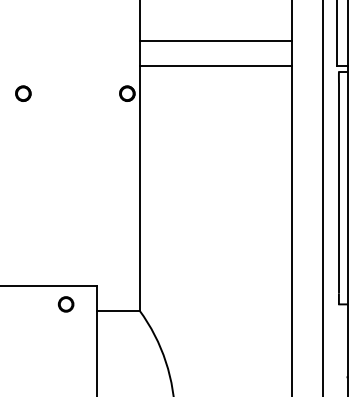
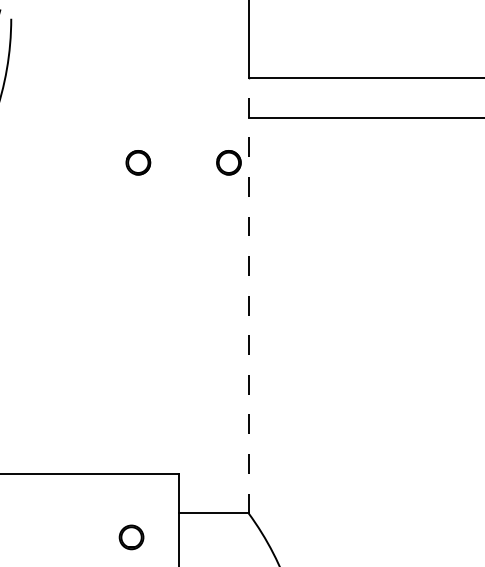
circle: (23, 93) -> (138, 162), moved
line: (139, 175) -> (248, 294), solid -> dashed
part: (65, 304) -> (130, 537), moved

